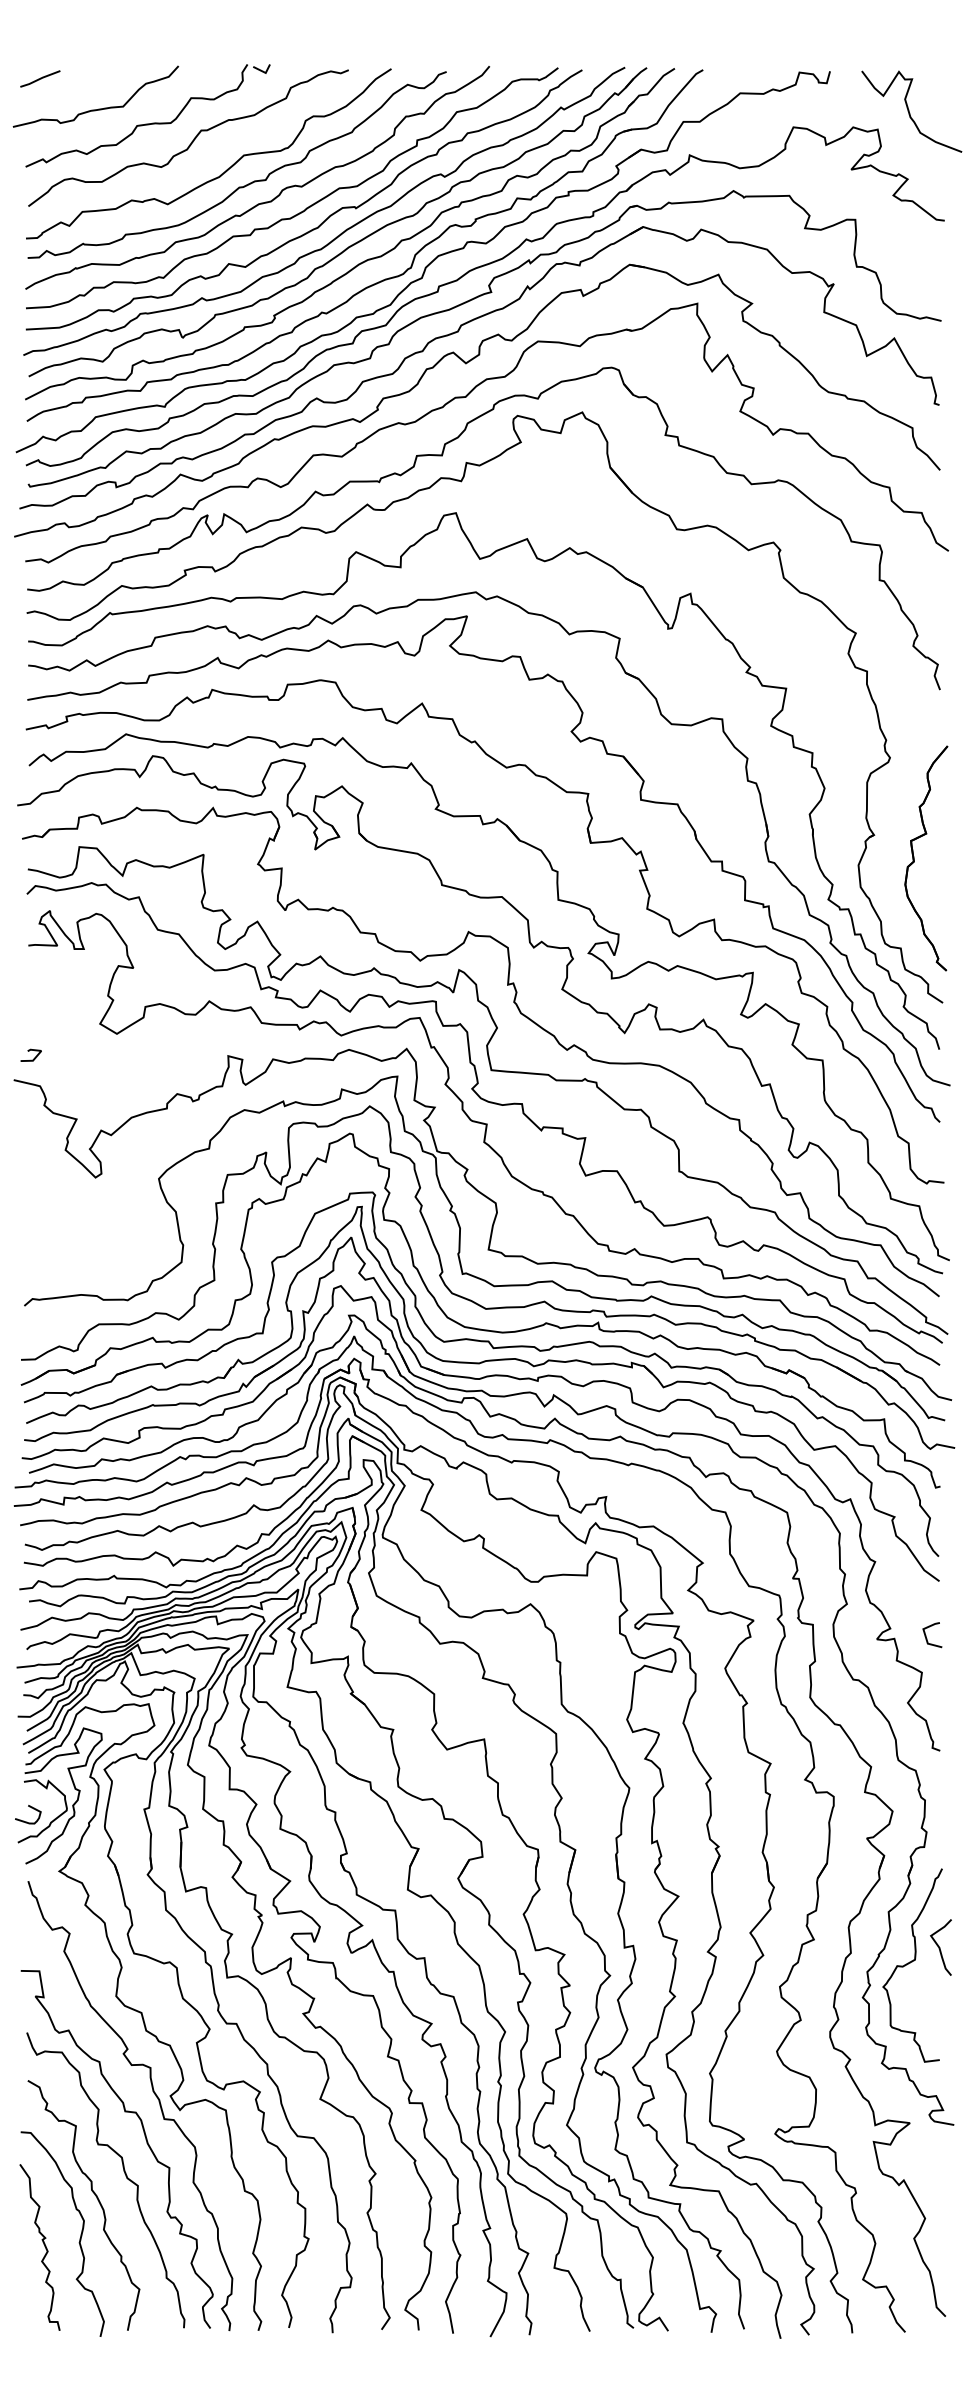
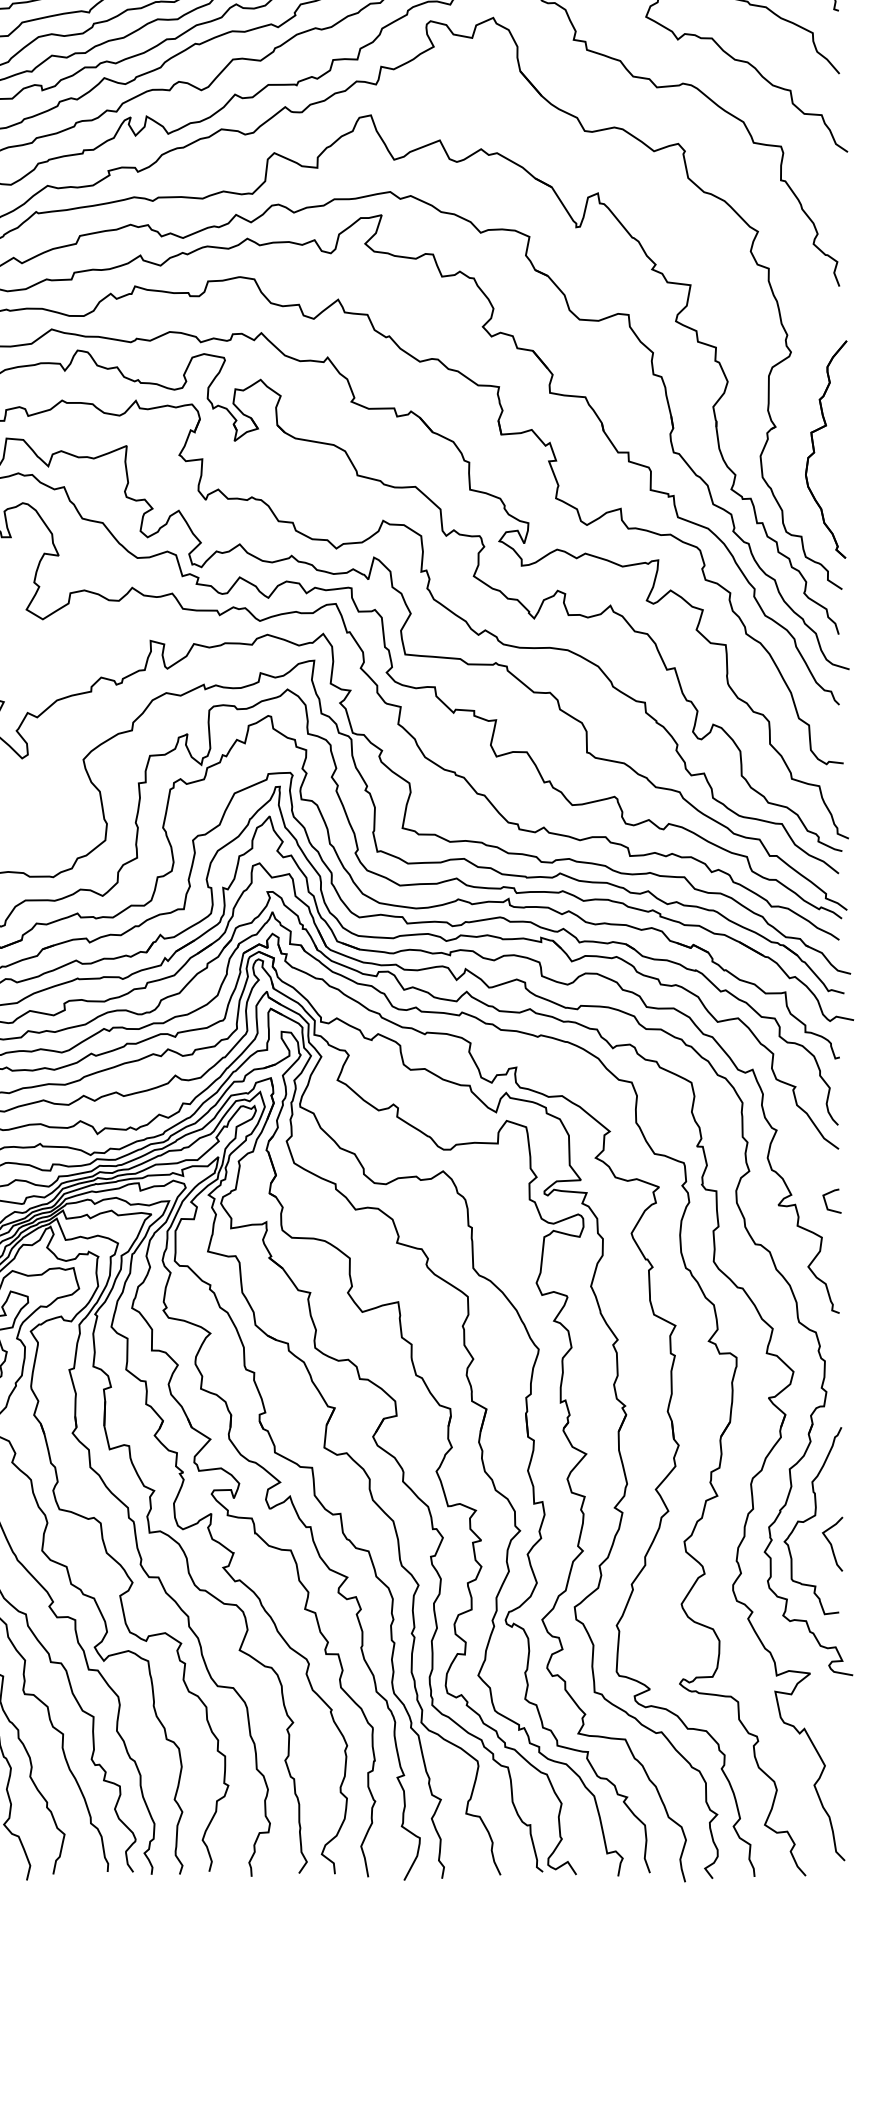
curve: (940, 1947) -> (832, 1544), moved

